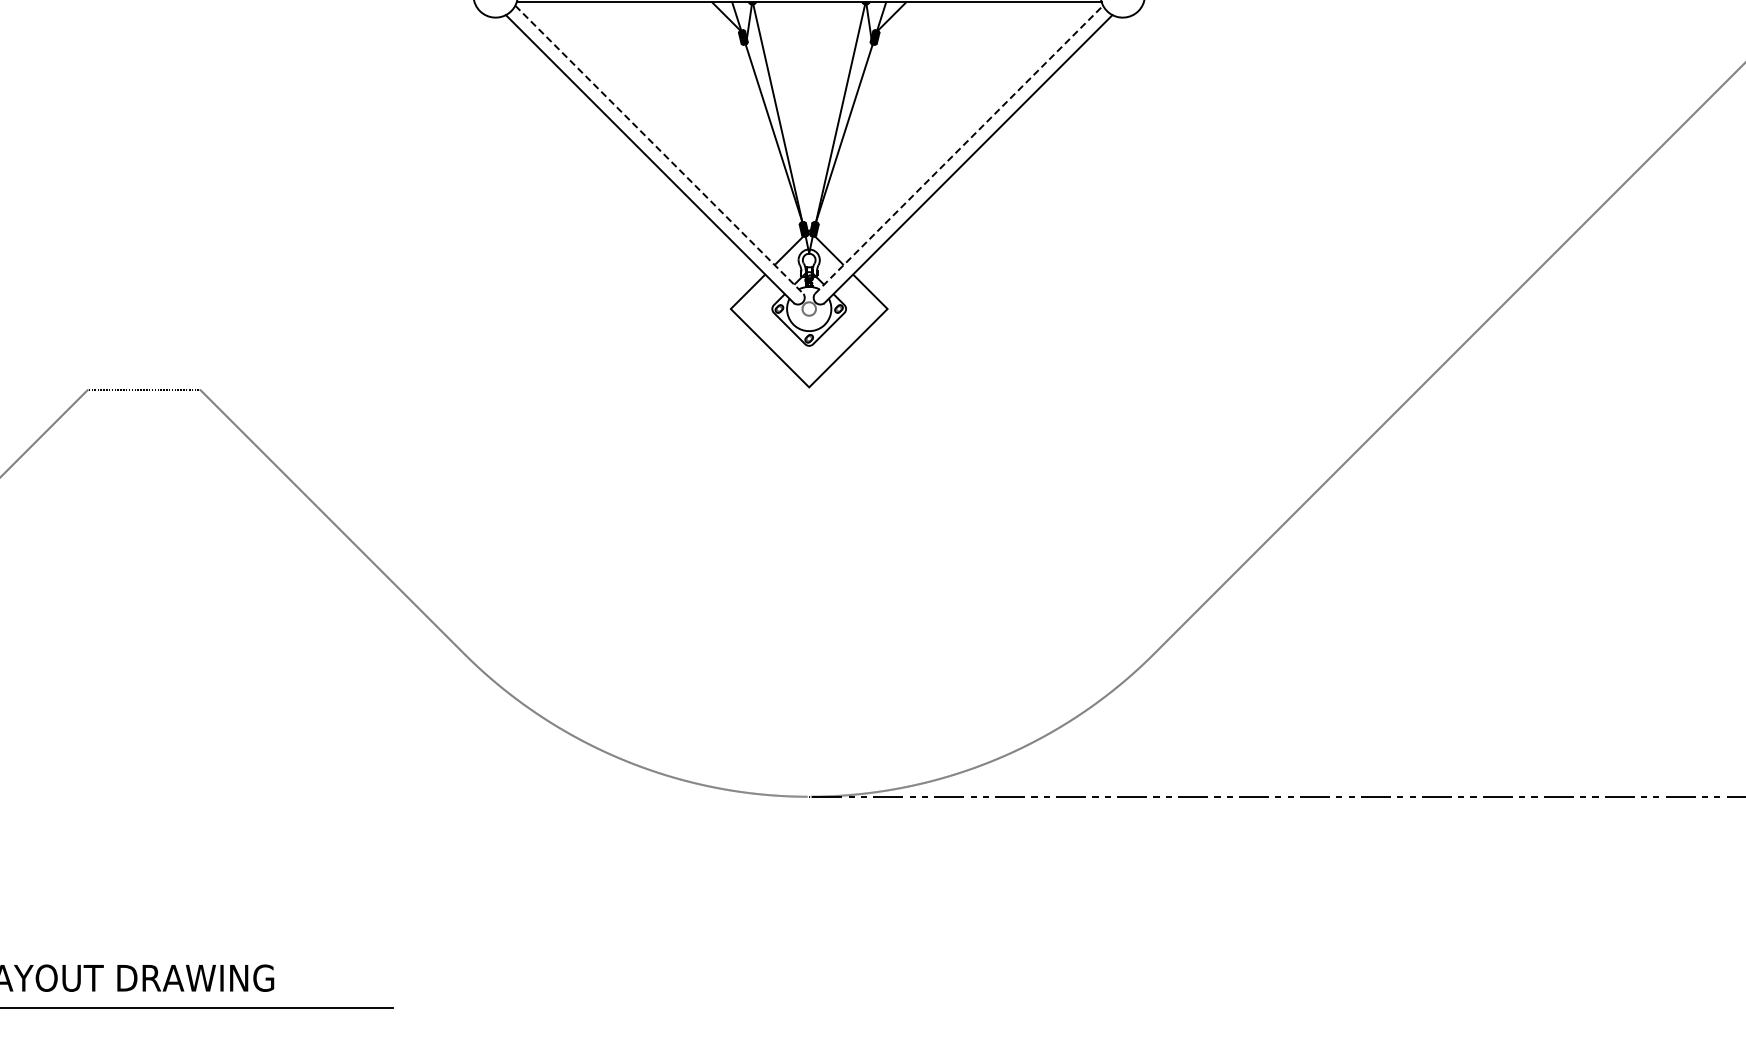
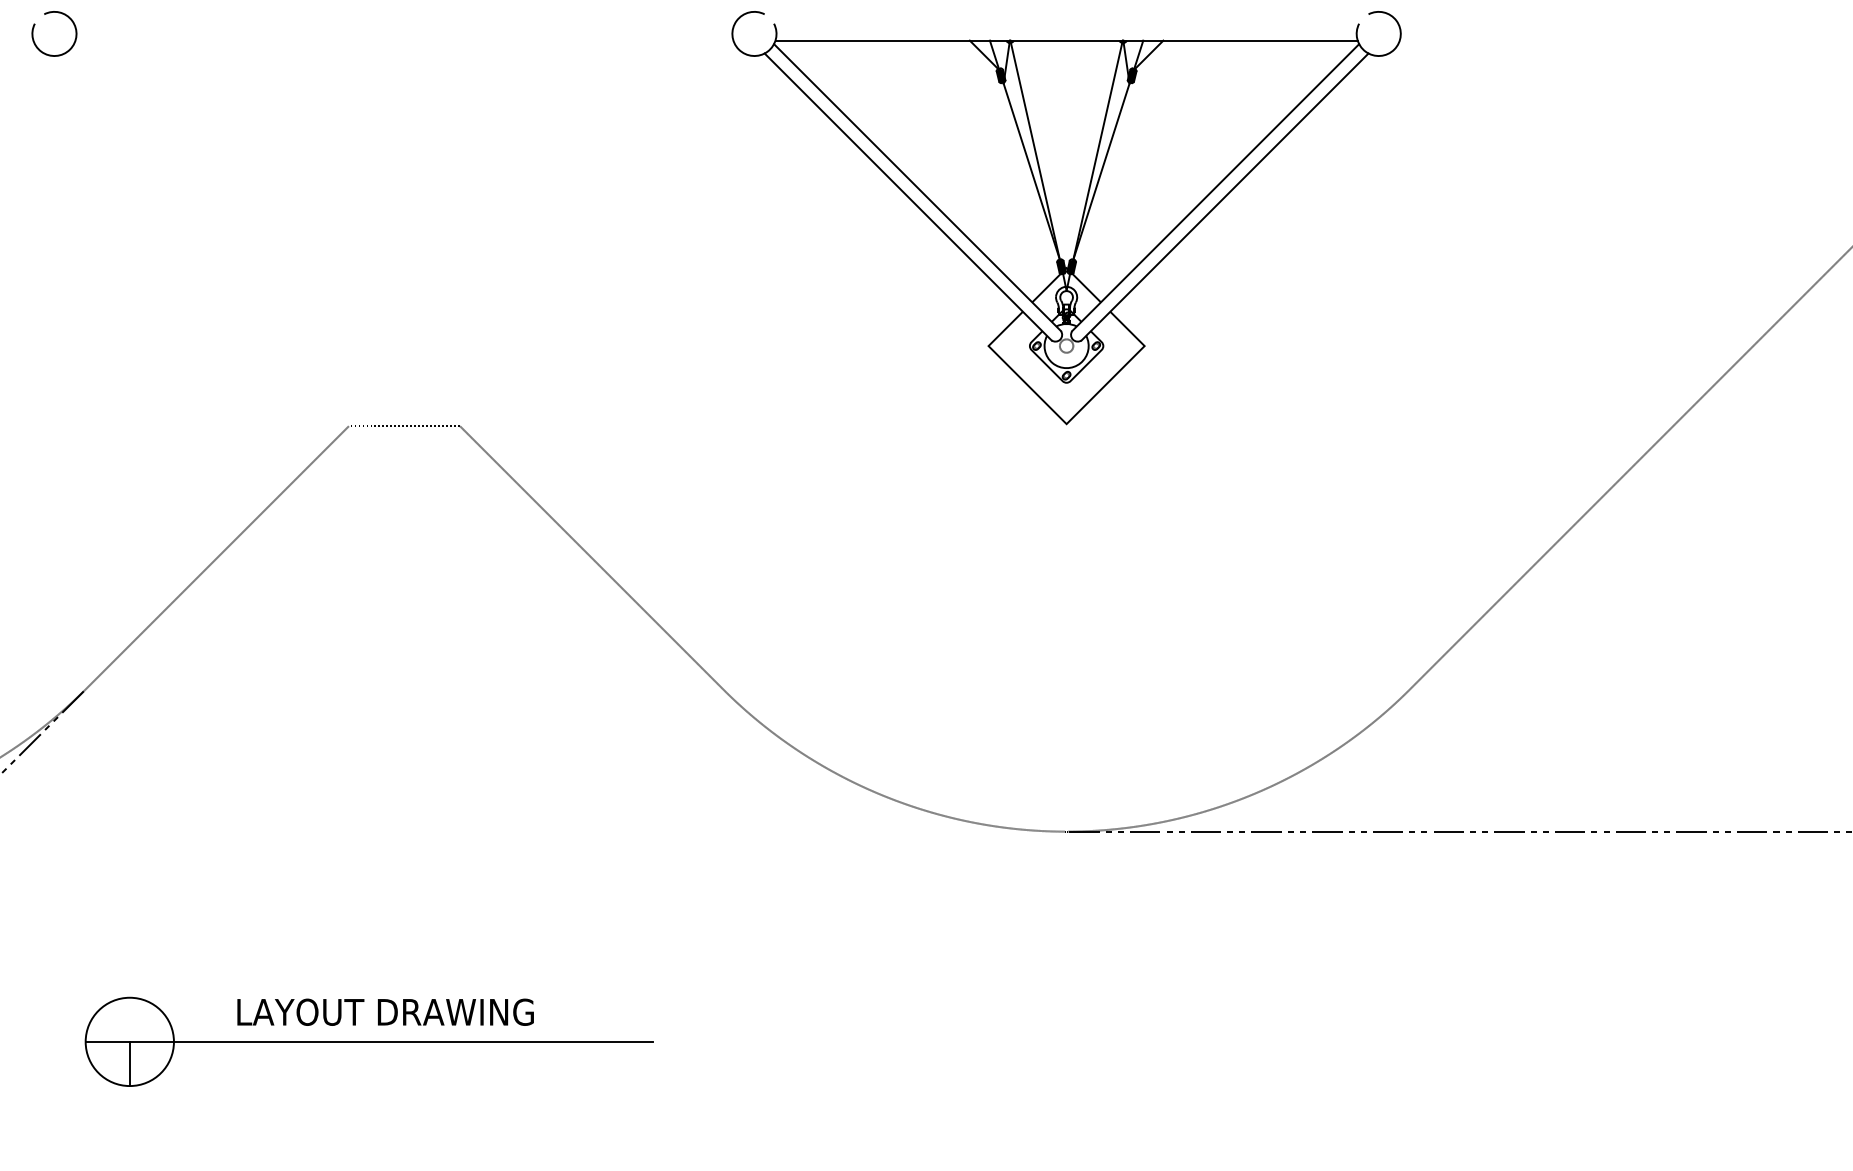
line: (659, 149) -> (917, 187), dashed -> solid
line: (958, 149) -> (1215, 187), dashed -> solid

